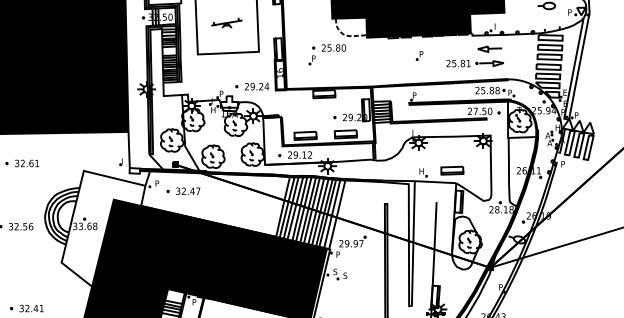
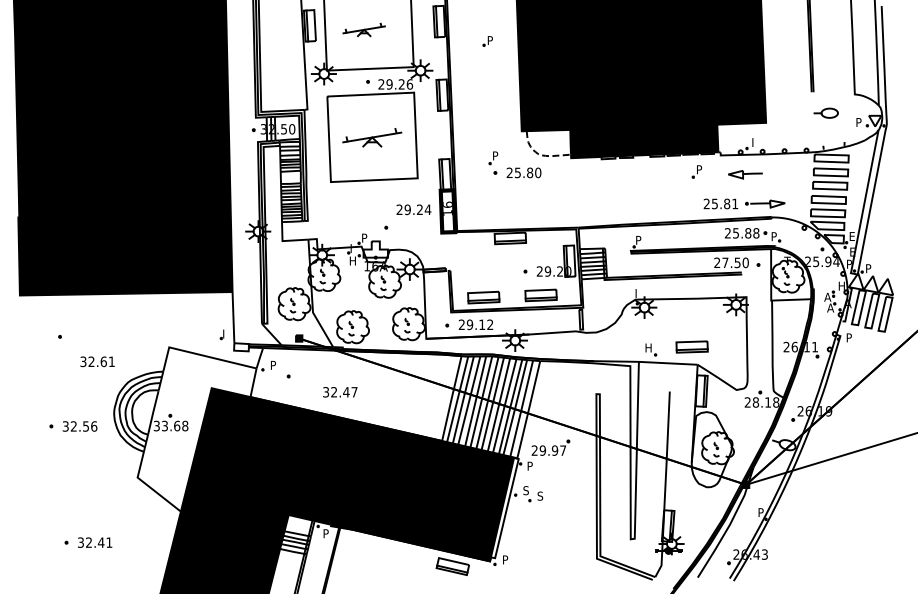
part: (226, 23) -> (371, 137), size x1.4
part: (419, 55) -> (696, 171), moved
part: (312, 60) -> (493, 158), moved
part: (475, 63) -> (744, 203), moved
text: (256, 86) -> (413, 209), moved
text: (27, 163) -> (97, 361), moved
text: (188, 191) -> (340, 392), moved

